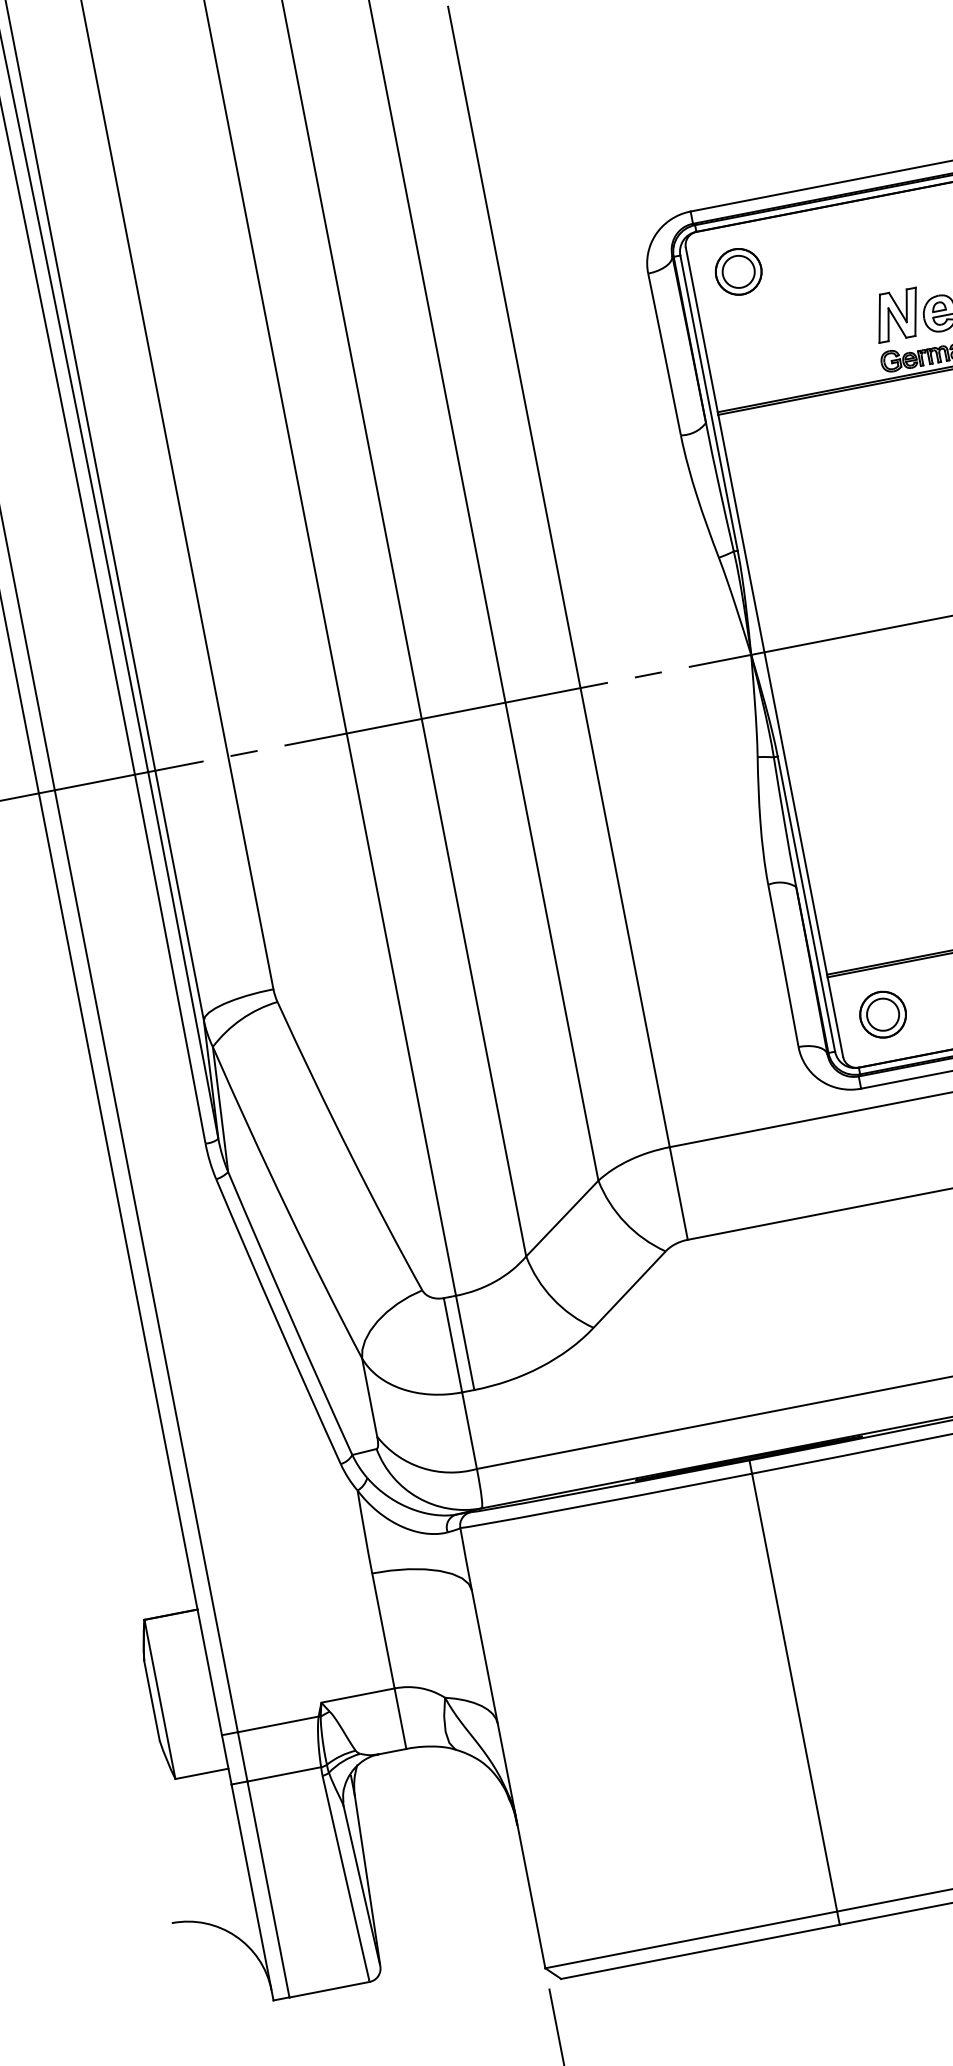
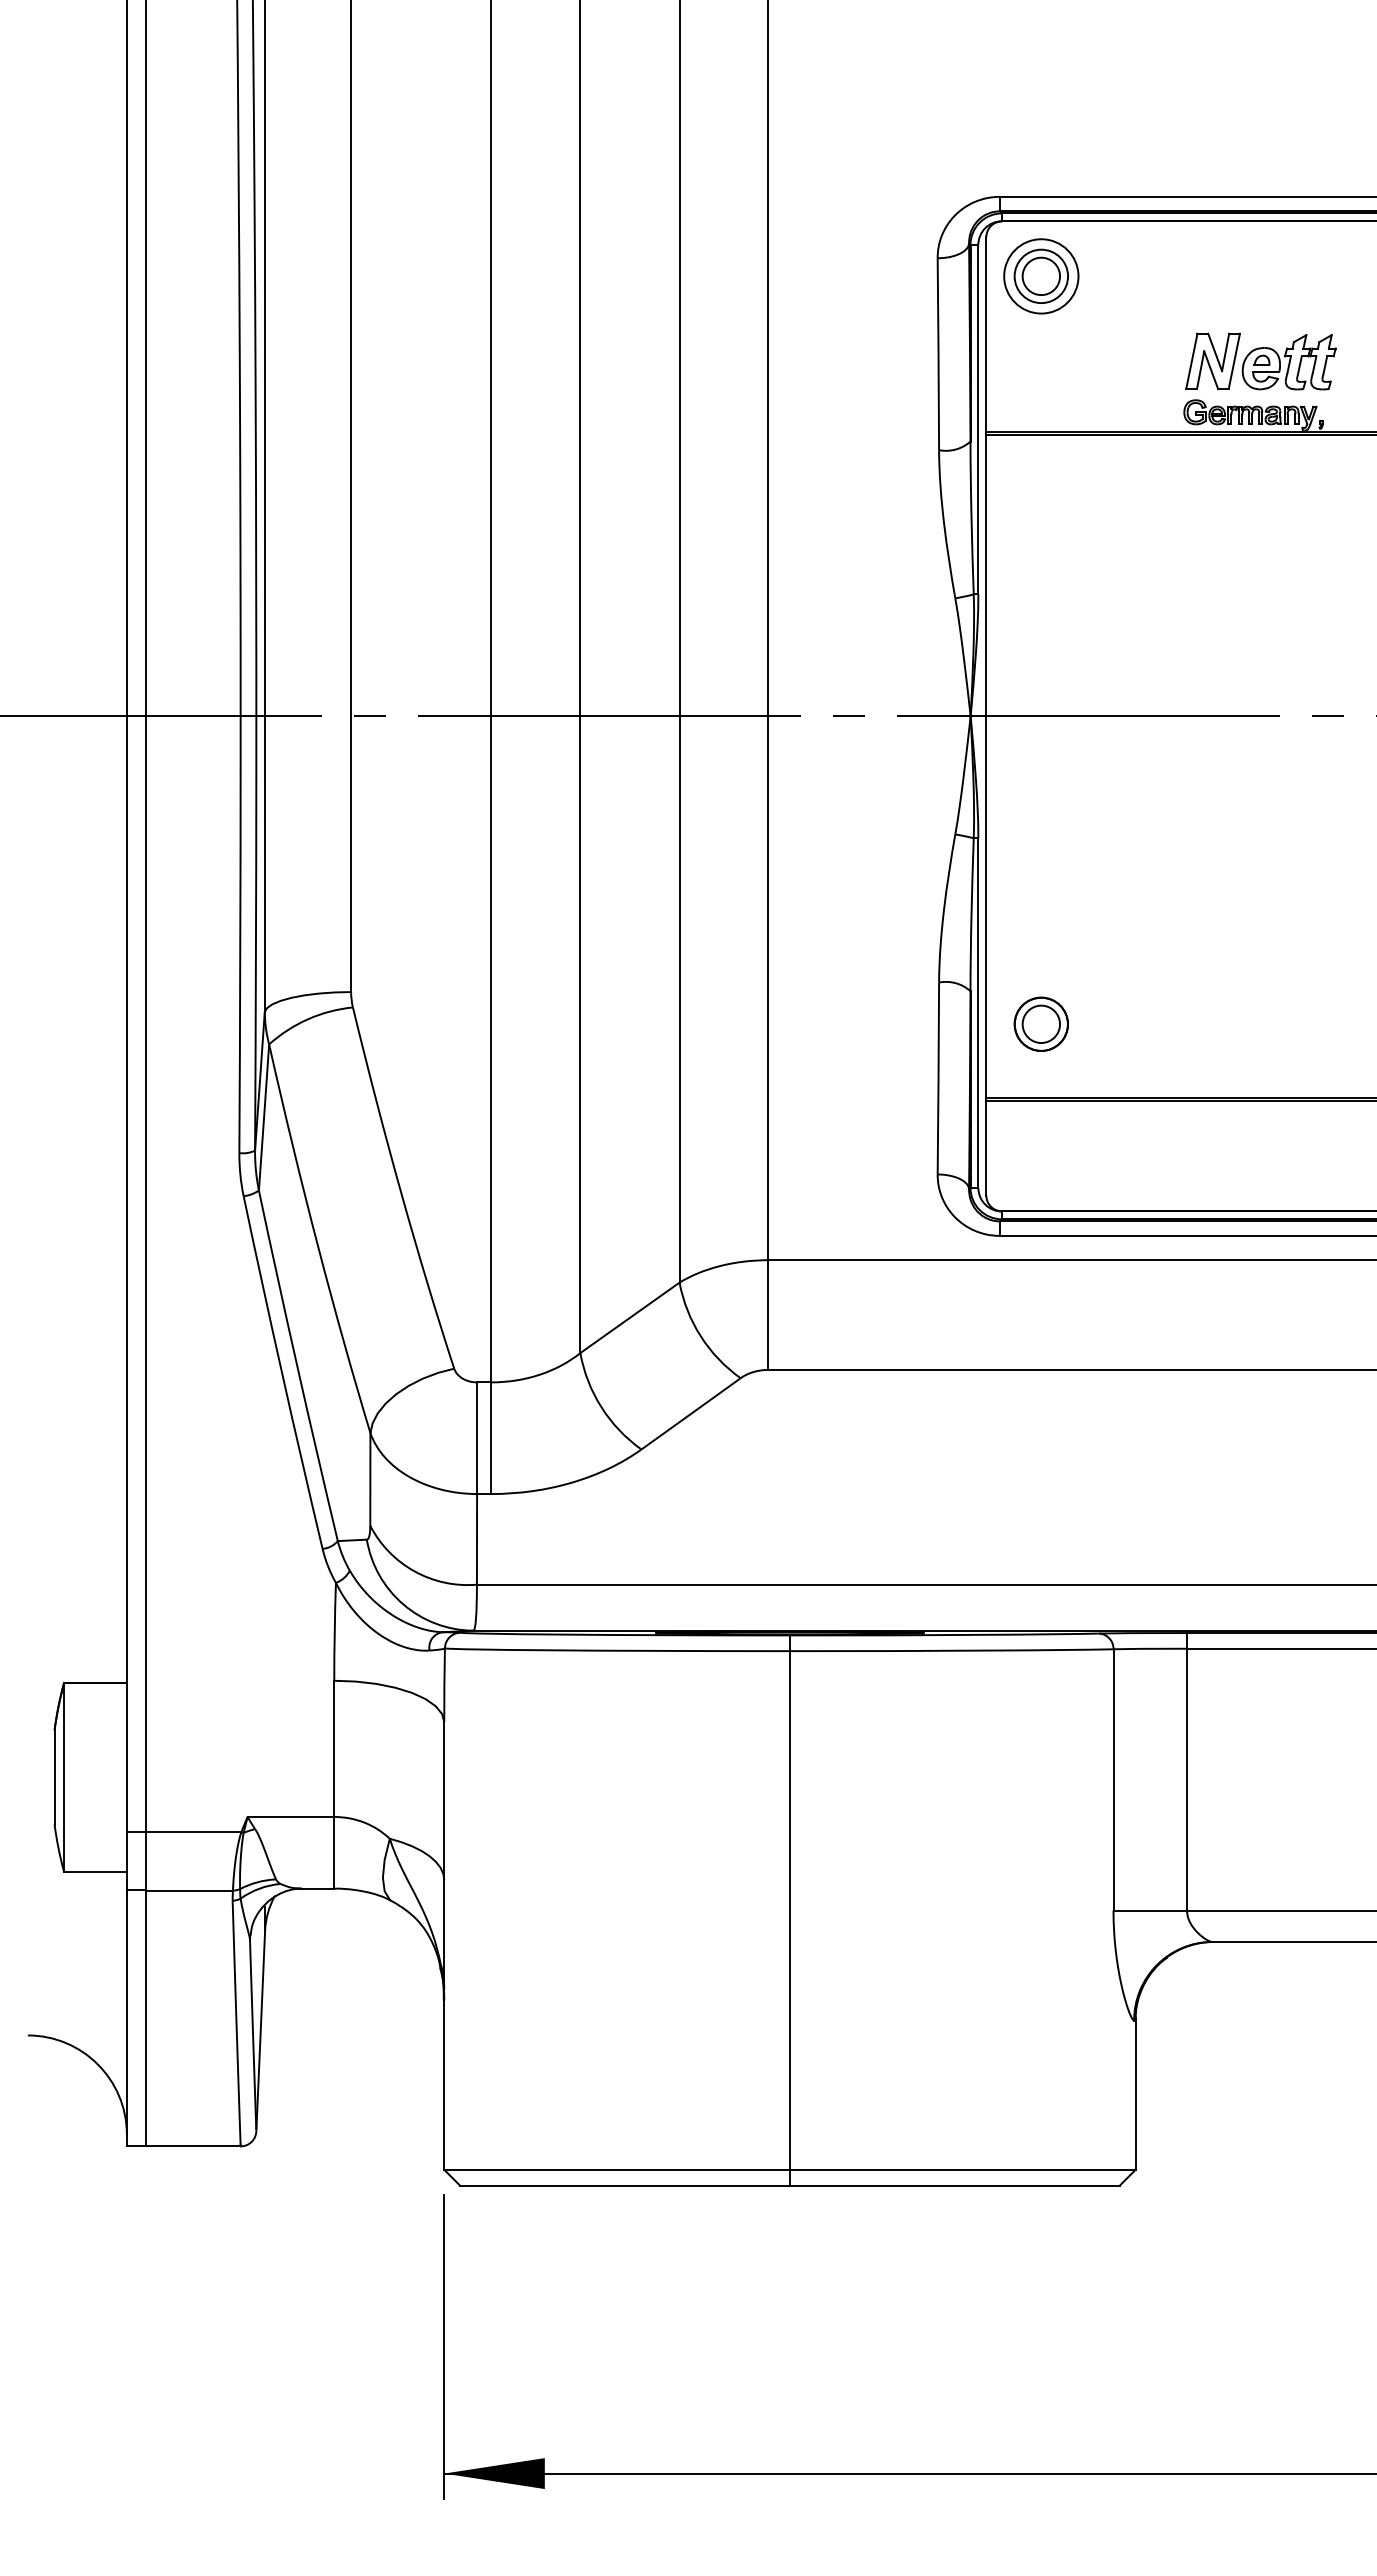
circle: (737, 271) -> (1040, 275), size x1.4
part: (882, 1014) -> (1040, 1023), moved

